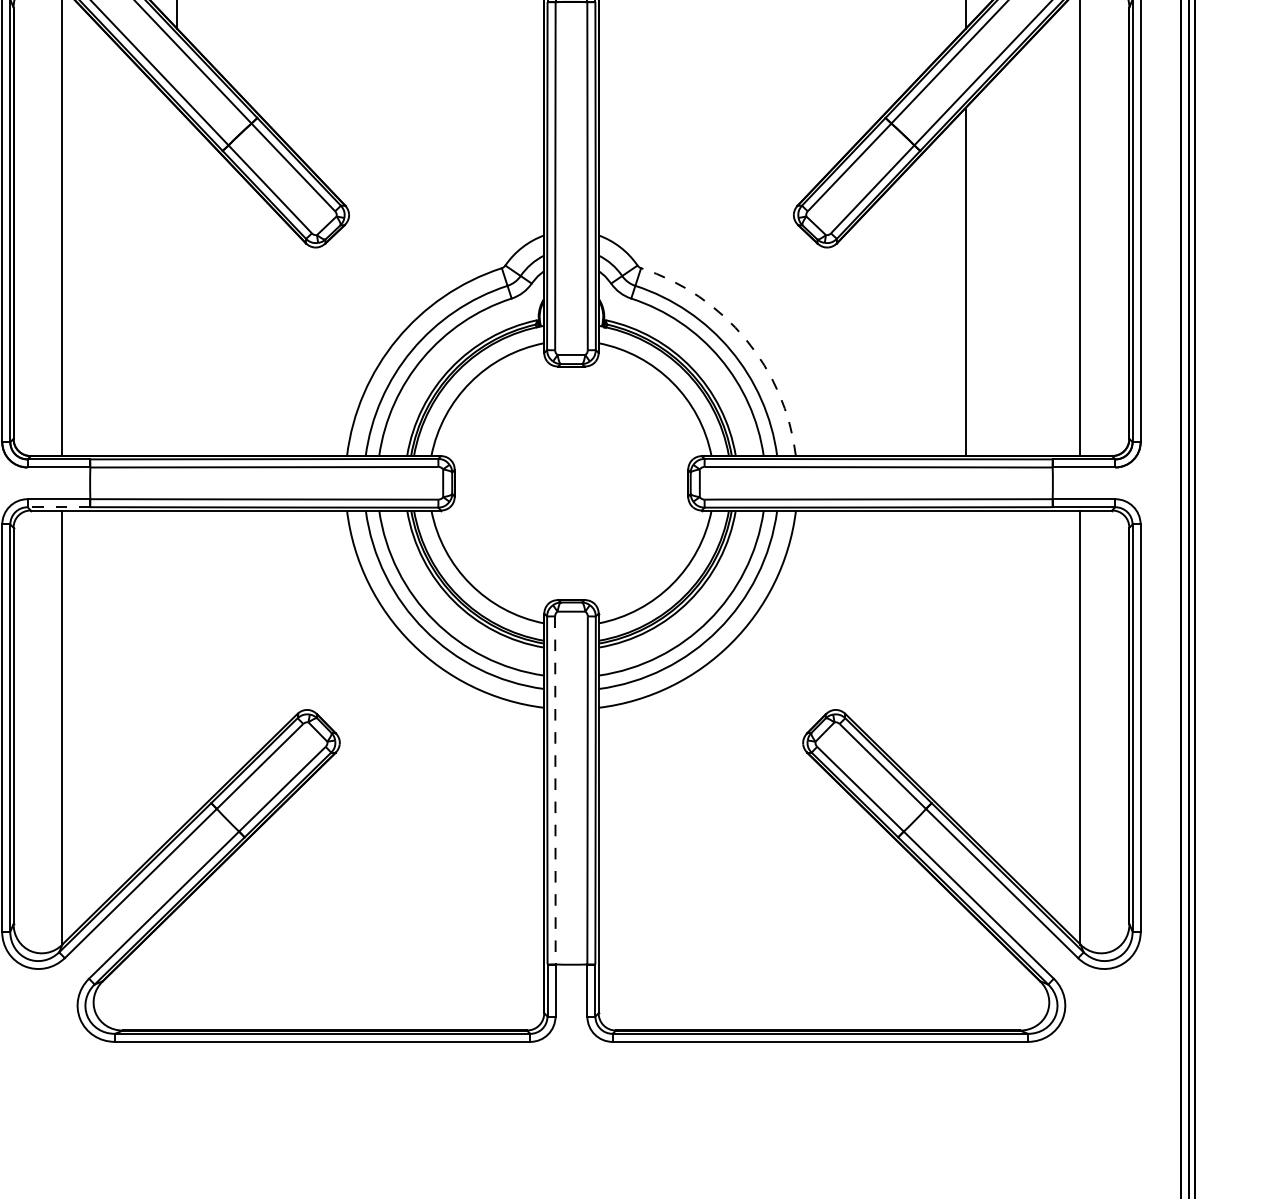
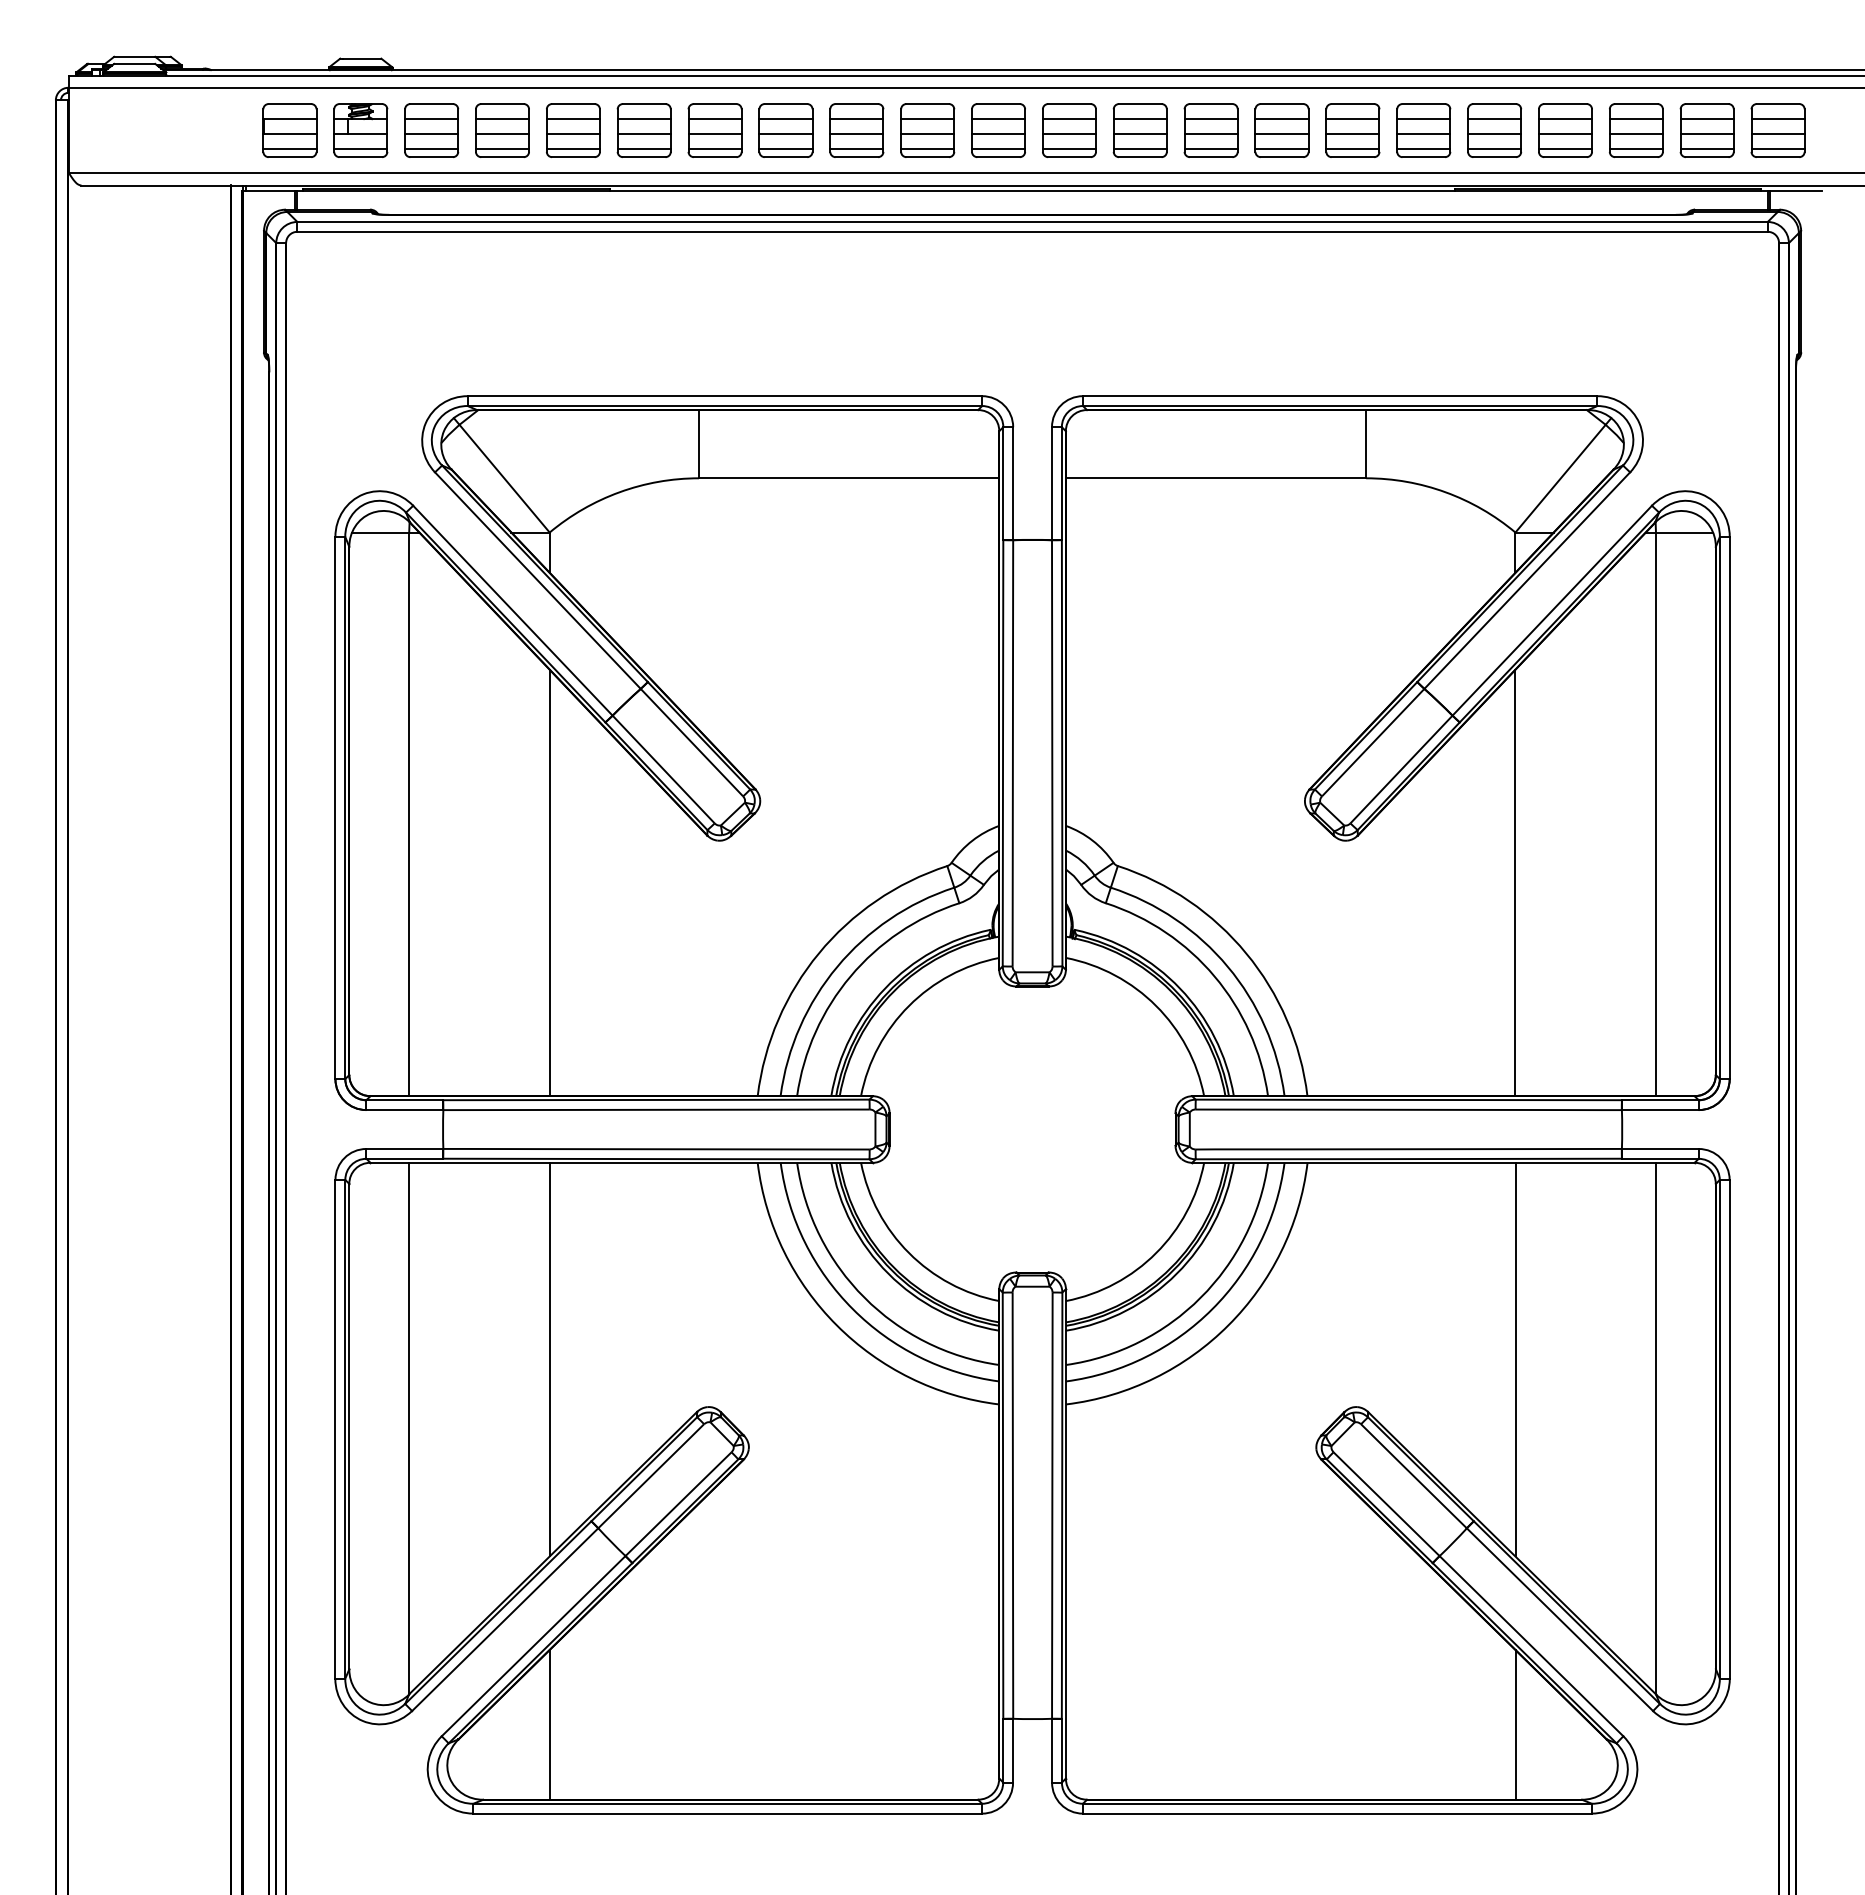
line: (177, 281) -> (549, 882), added
arc: (746, 339) -> (1246, 953), dashed -> solid
line: (58, 506) -> (404, 1158), dashed -> solid
line: (177, 671) -> (549, 1359), added
line: (965, 671) -> (1515, 1359), added
line: (555, 789) -> (1012, 1504), dashed -> solid
line: (177, 969) -> (549, 1724), added
line: (965, 969) -> (1515, 1724), added

